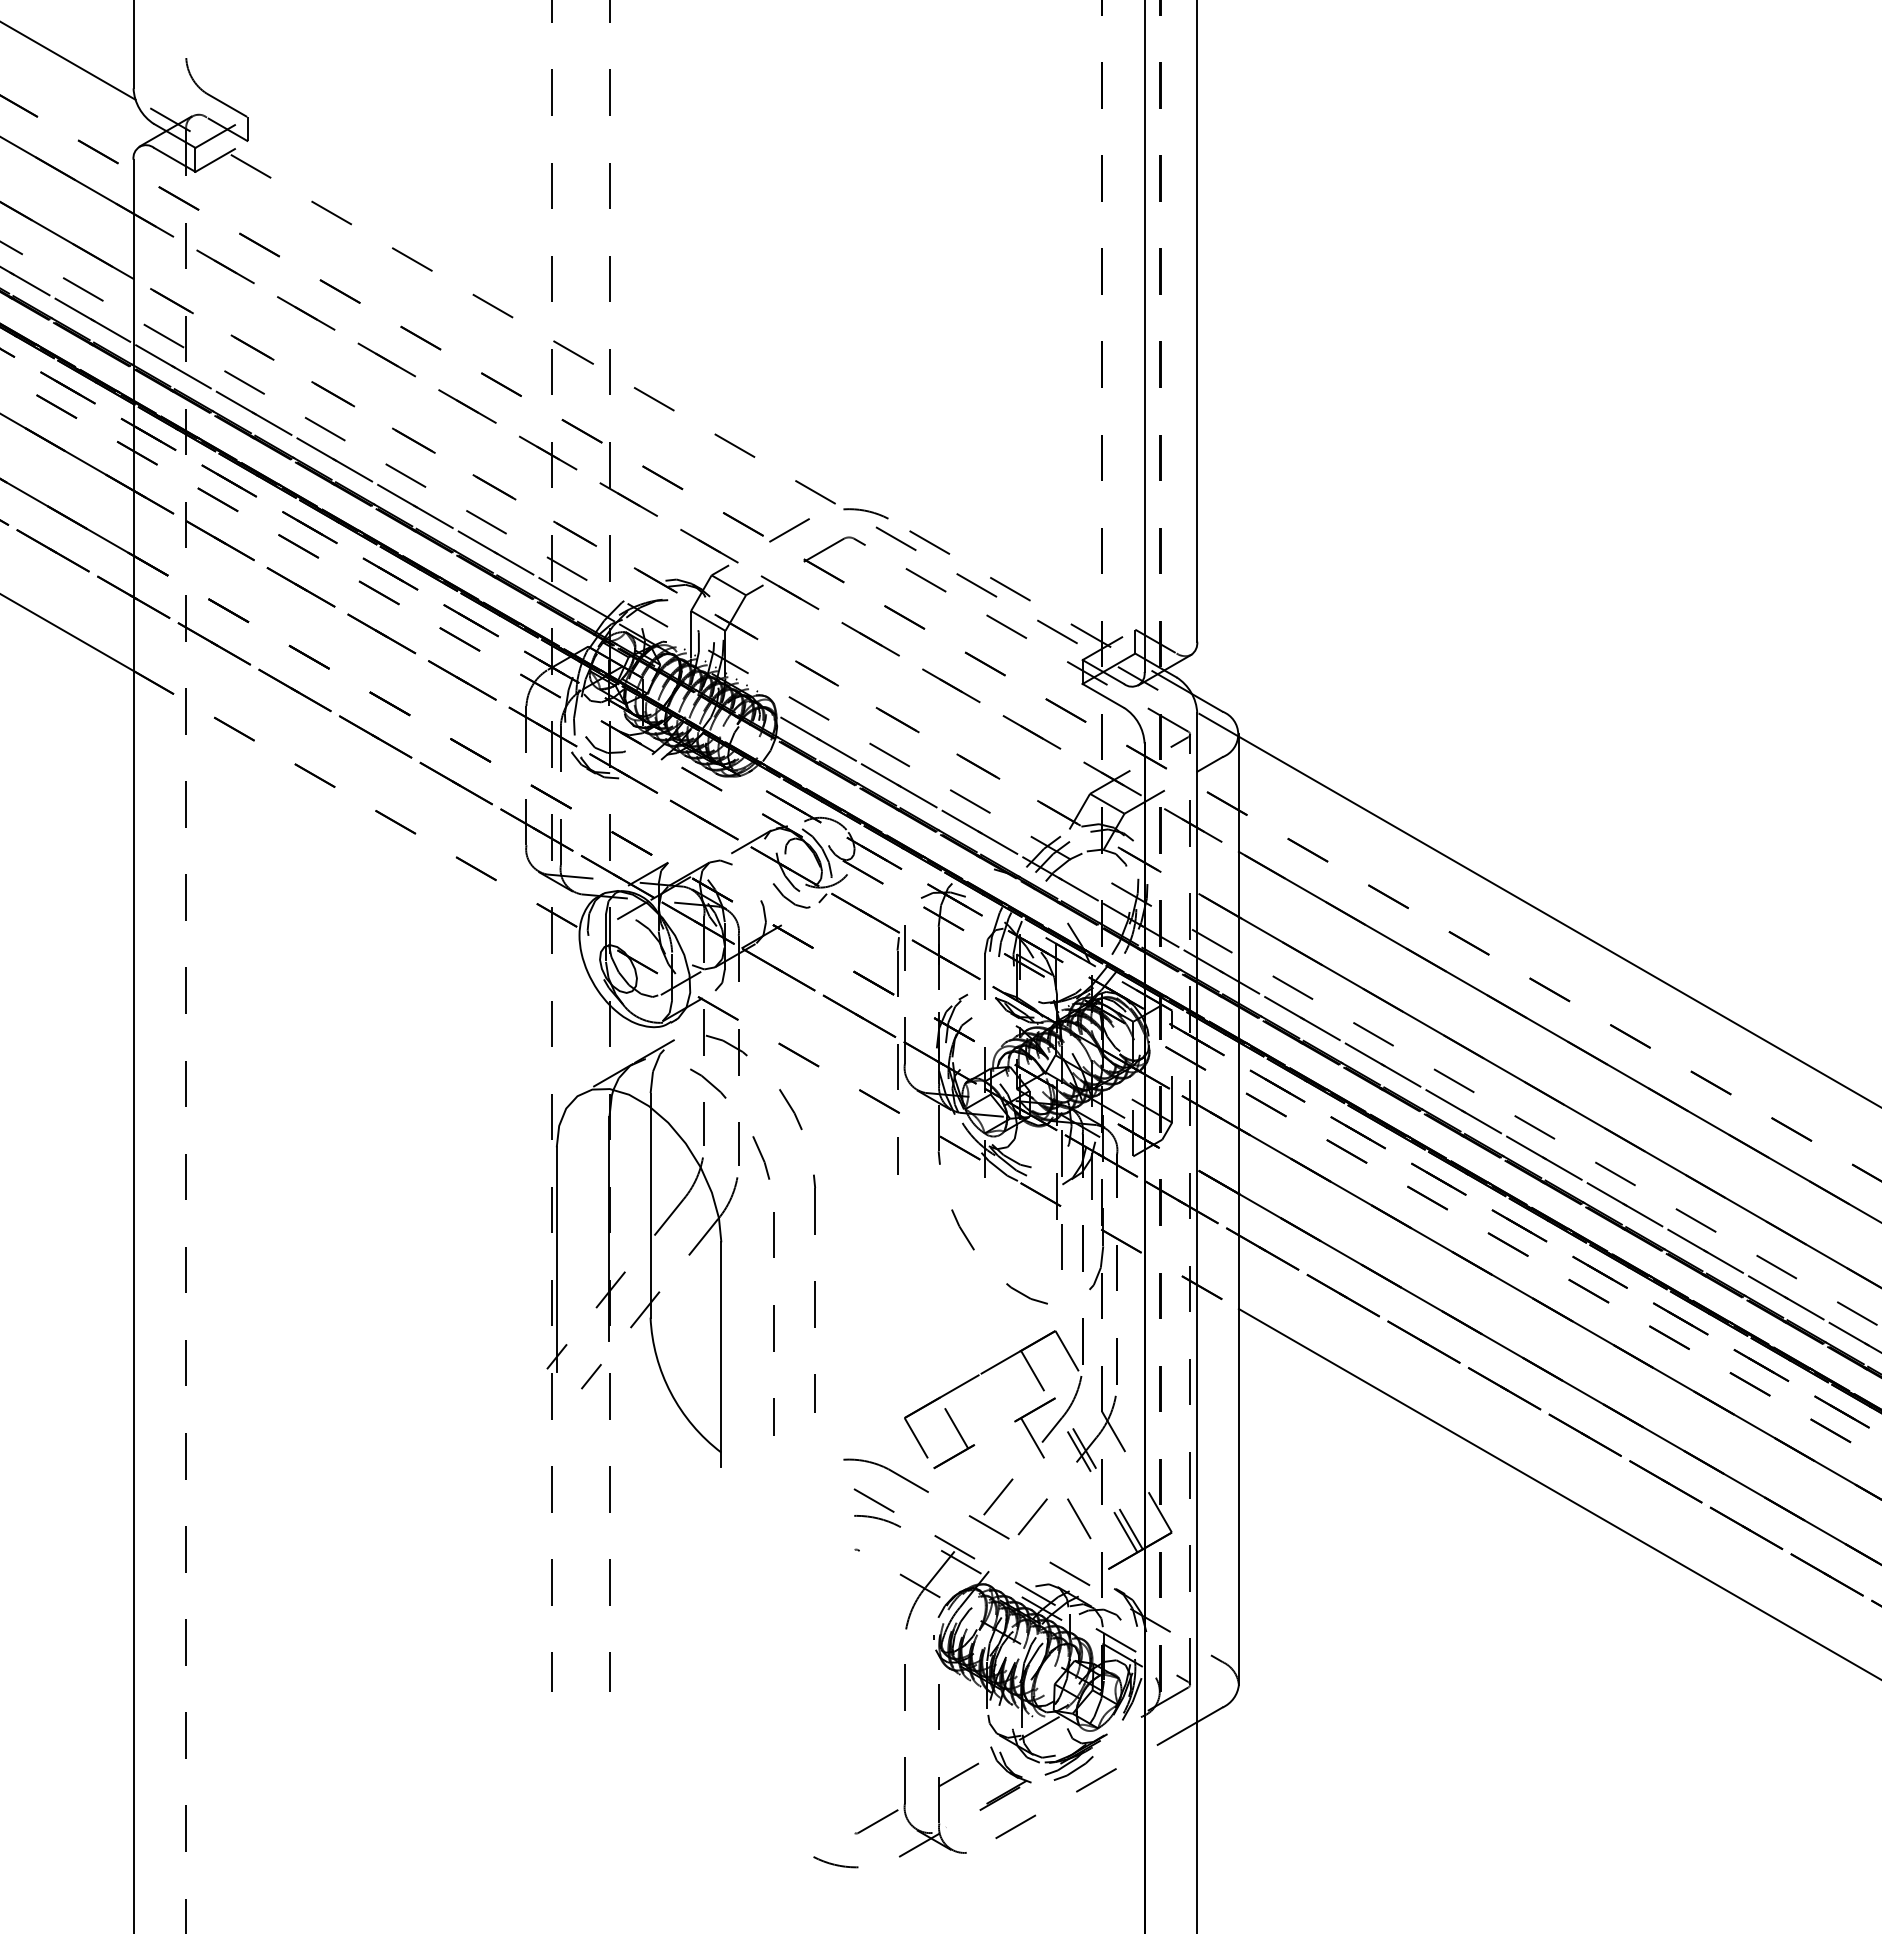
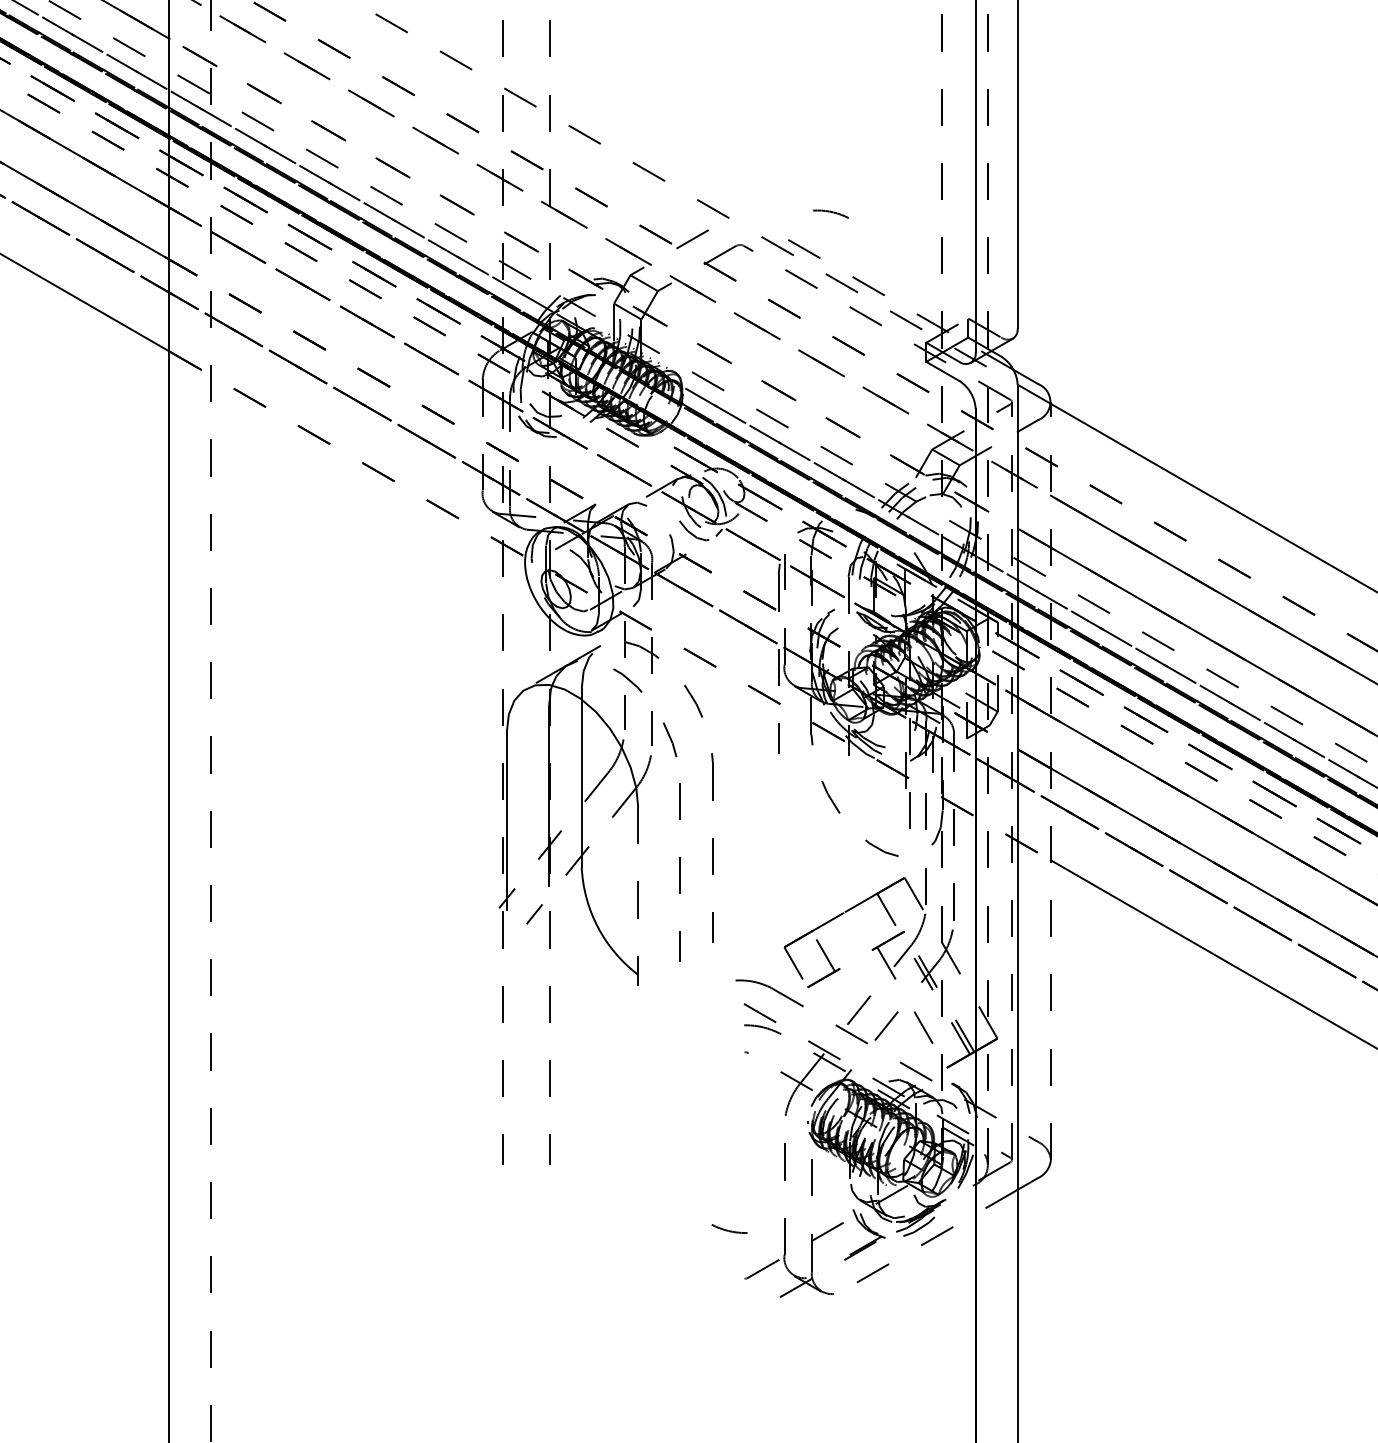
arc: (865, 511) -> (830, 212), moved
line: (1238, 1209) -> (1050, 780), solid -> dashed
line: (721, 1355) -> (638, 897), solid -> dashed
arc: (834, 1863) -> (728, 1229), moved

